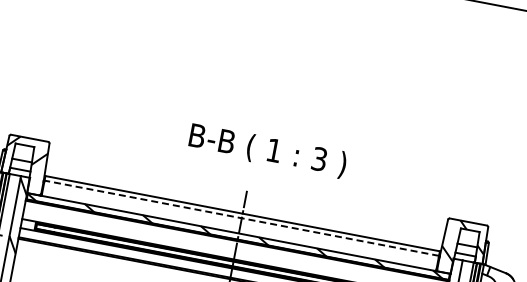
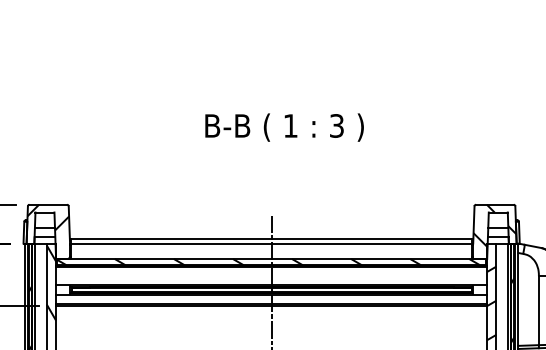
text: (267, 150) -> (284, 127), moved
line: (241, 218) -> (271, 243), dashed -> solid

